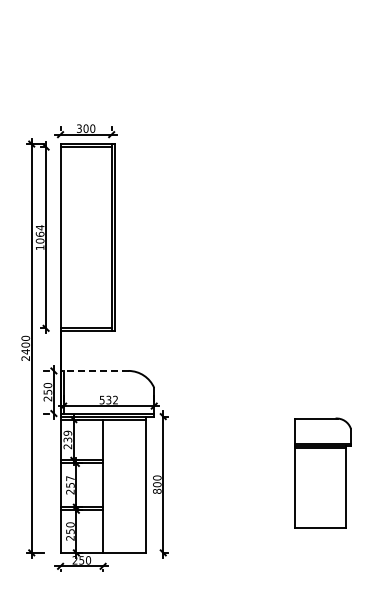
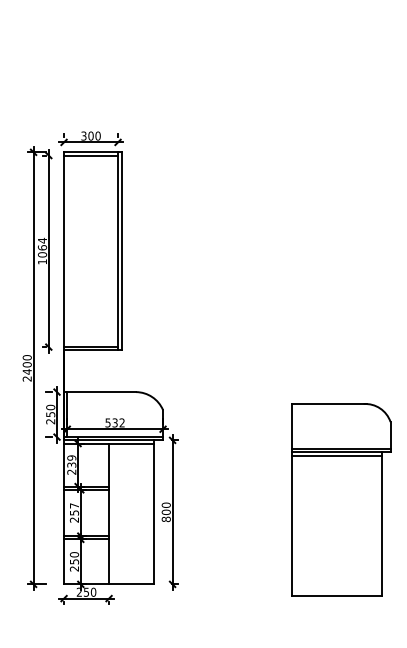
line: (94, 370) -> (99, 391), dashed -> solid
part: (322, 472) -> (340, 499), size x1.67

